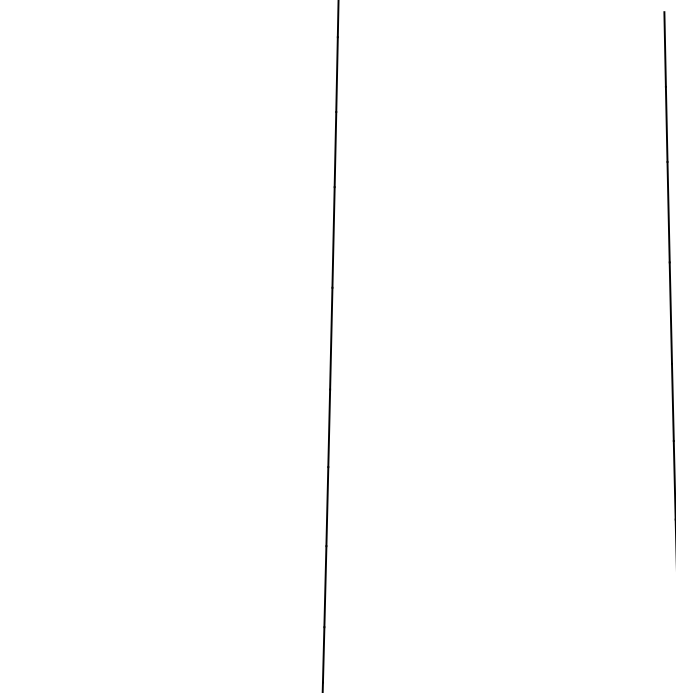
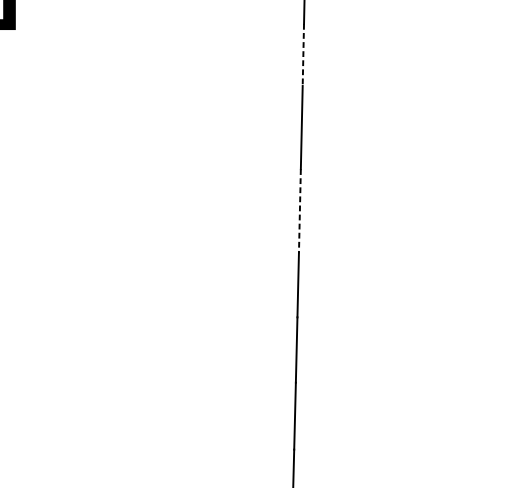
line: (335, 149) -> (303, 54), solid -> dashed
line: (331, 338) -> (300, 211), solid -> dashed

